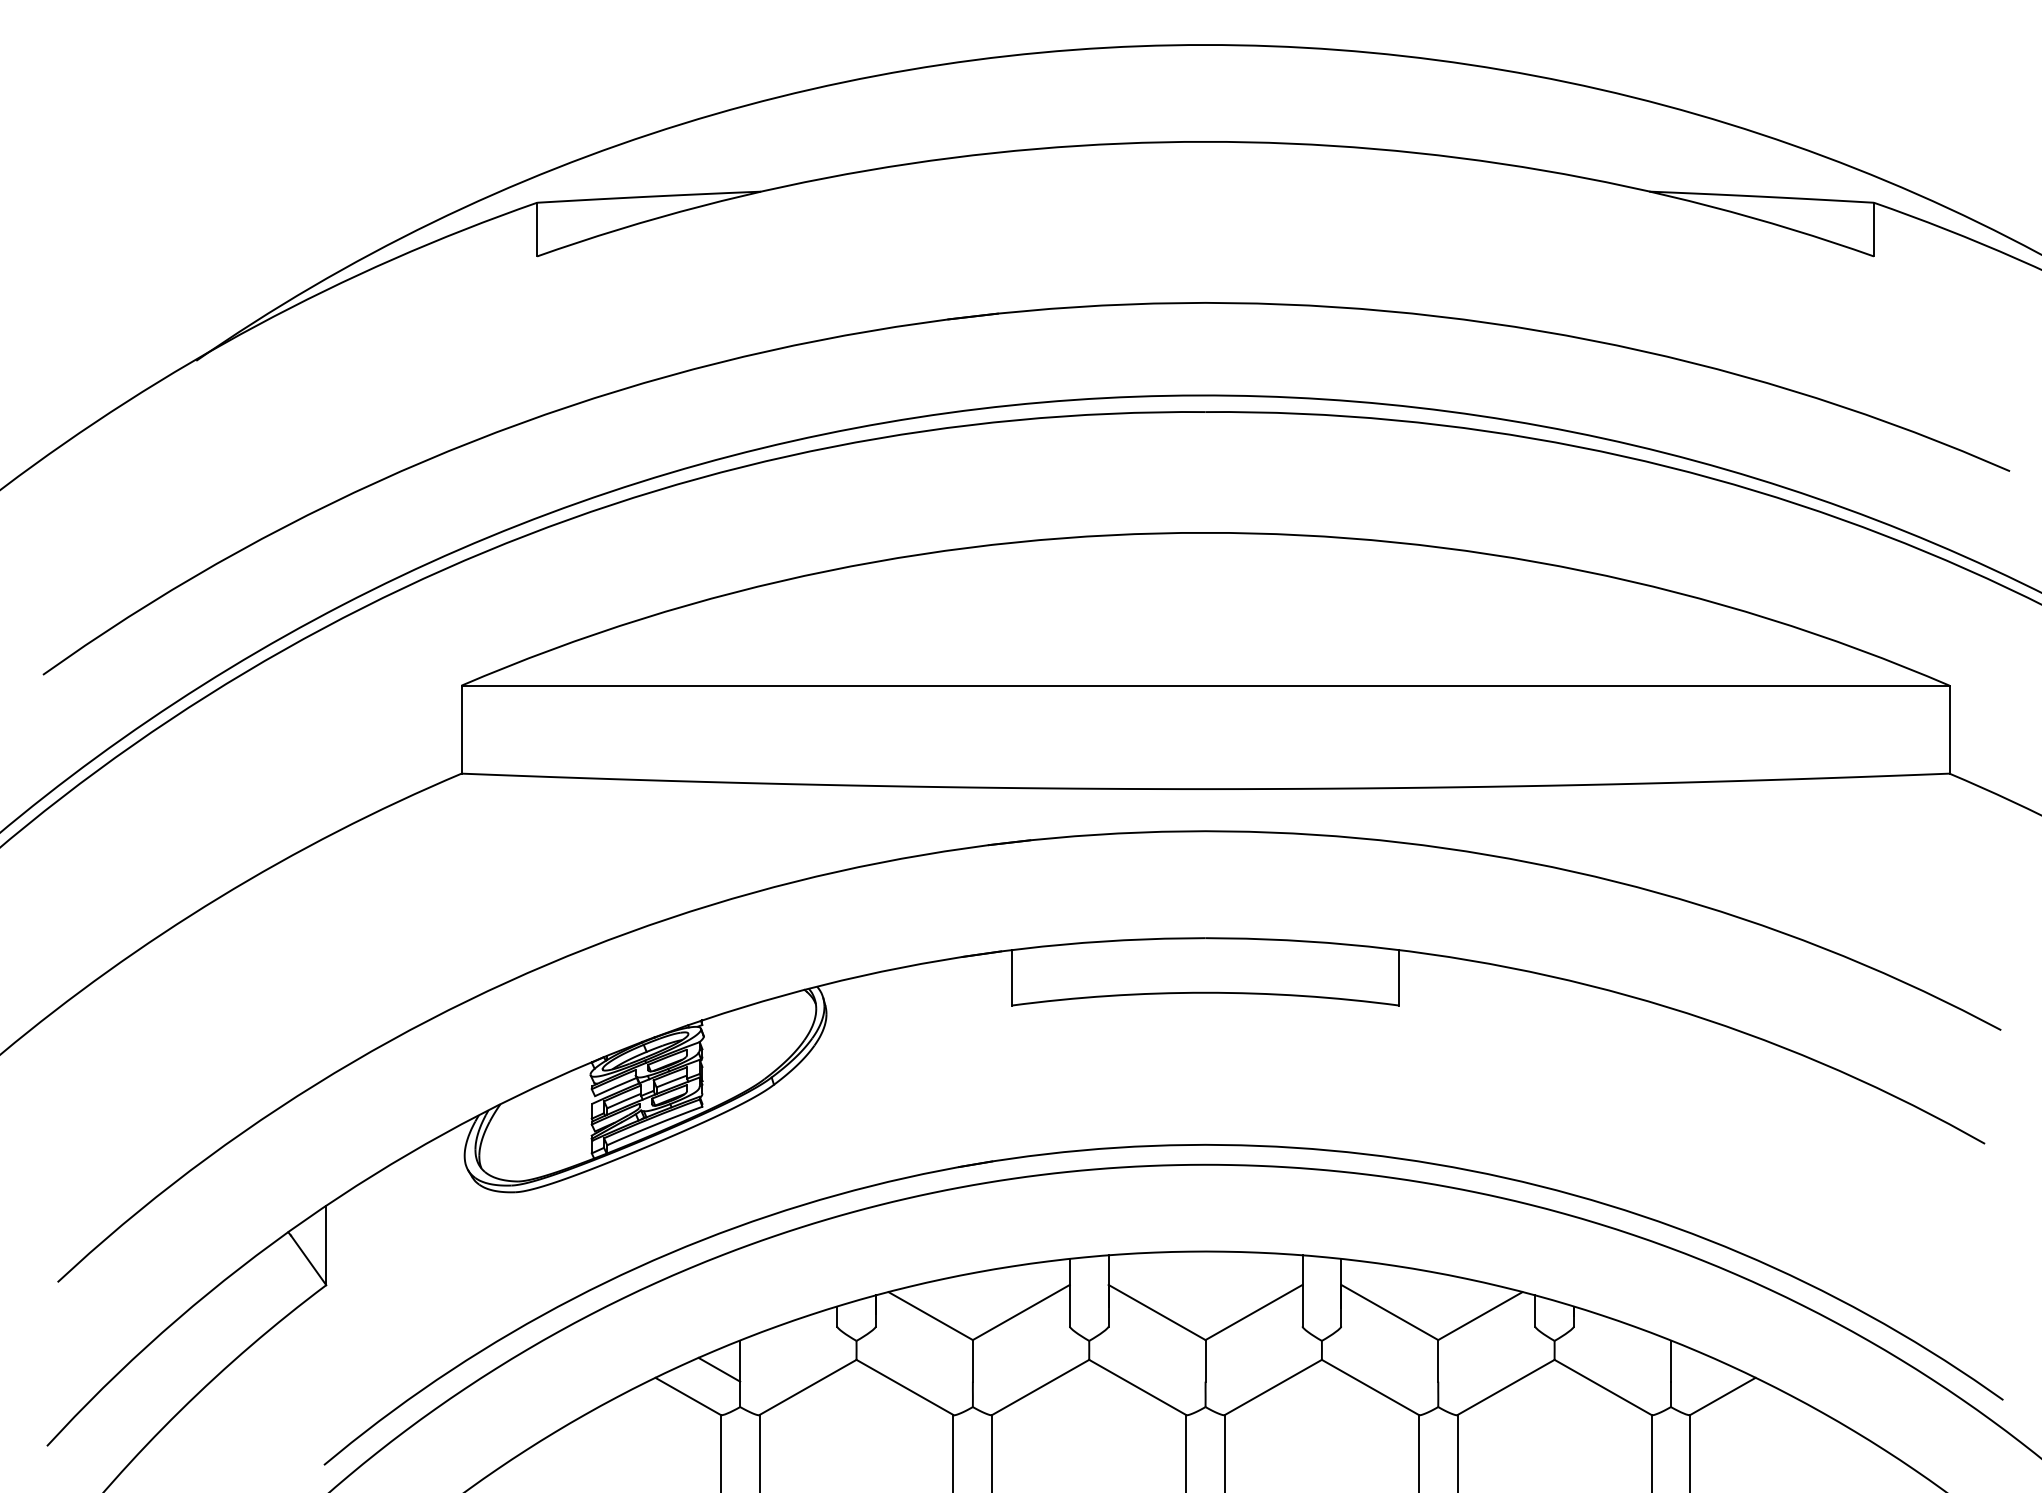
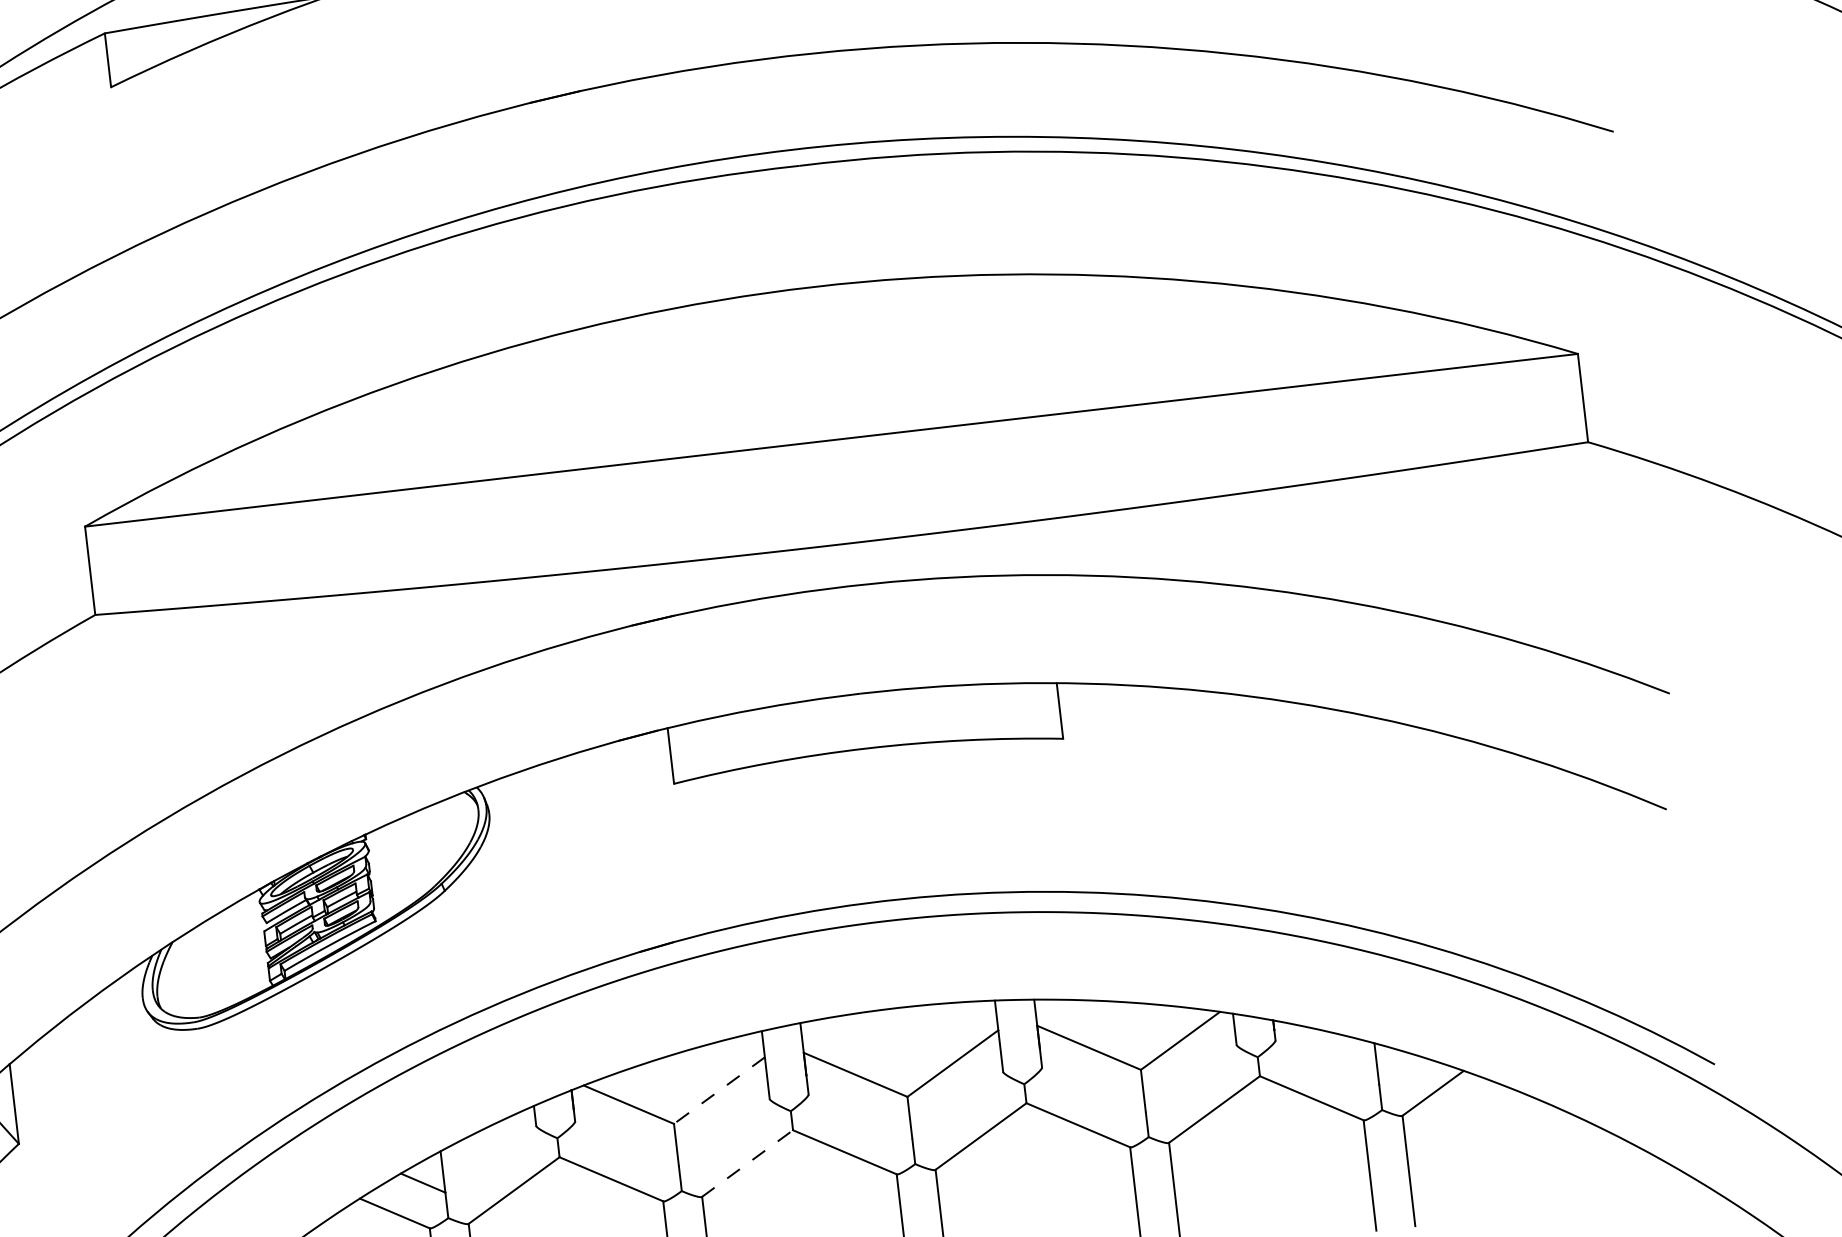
line: (1021, 1312) -> (719, 1090), solid -> dashed
line: (1040, 1387) -> (747, 1163), solid -> dashed

